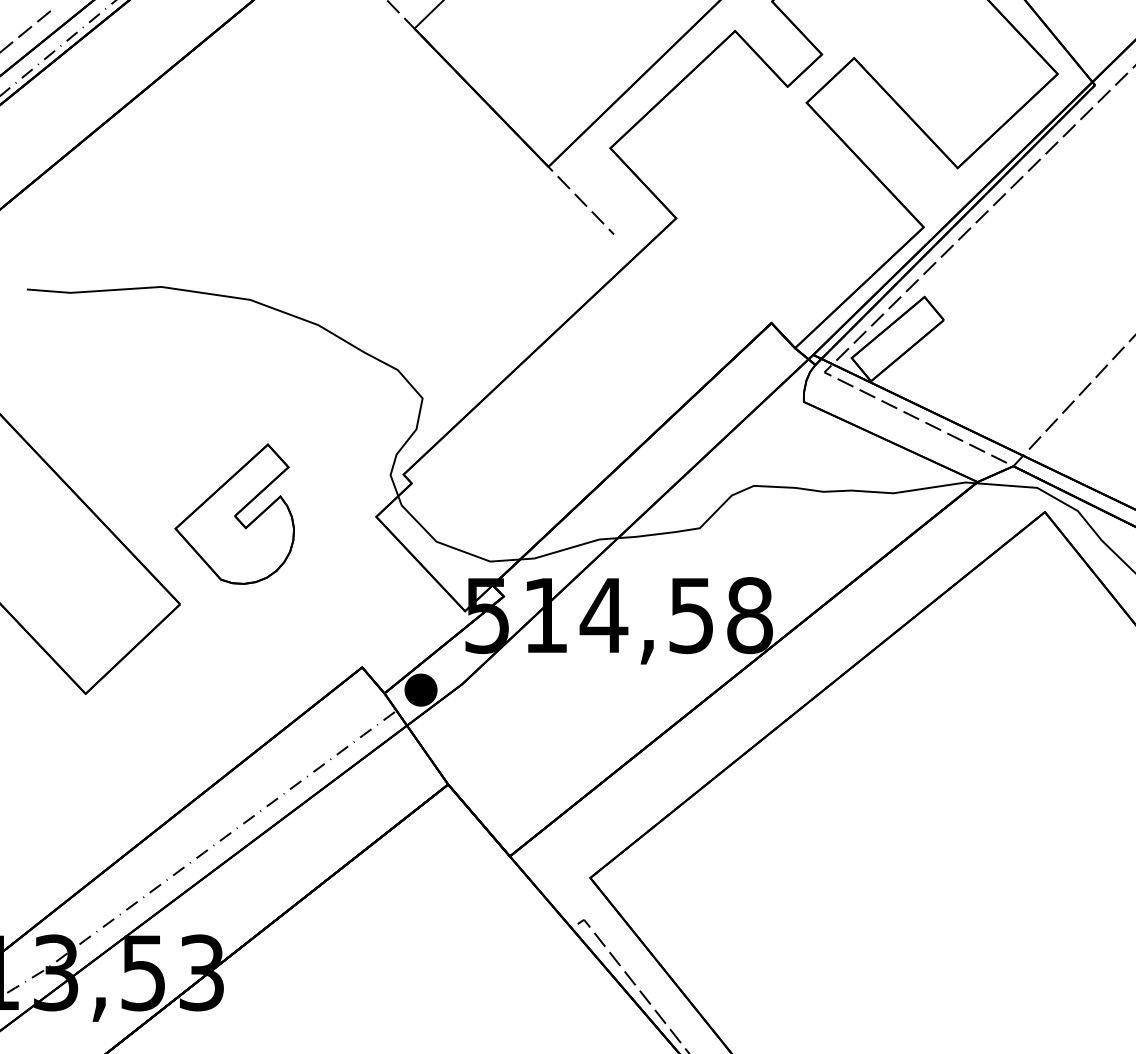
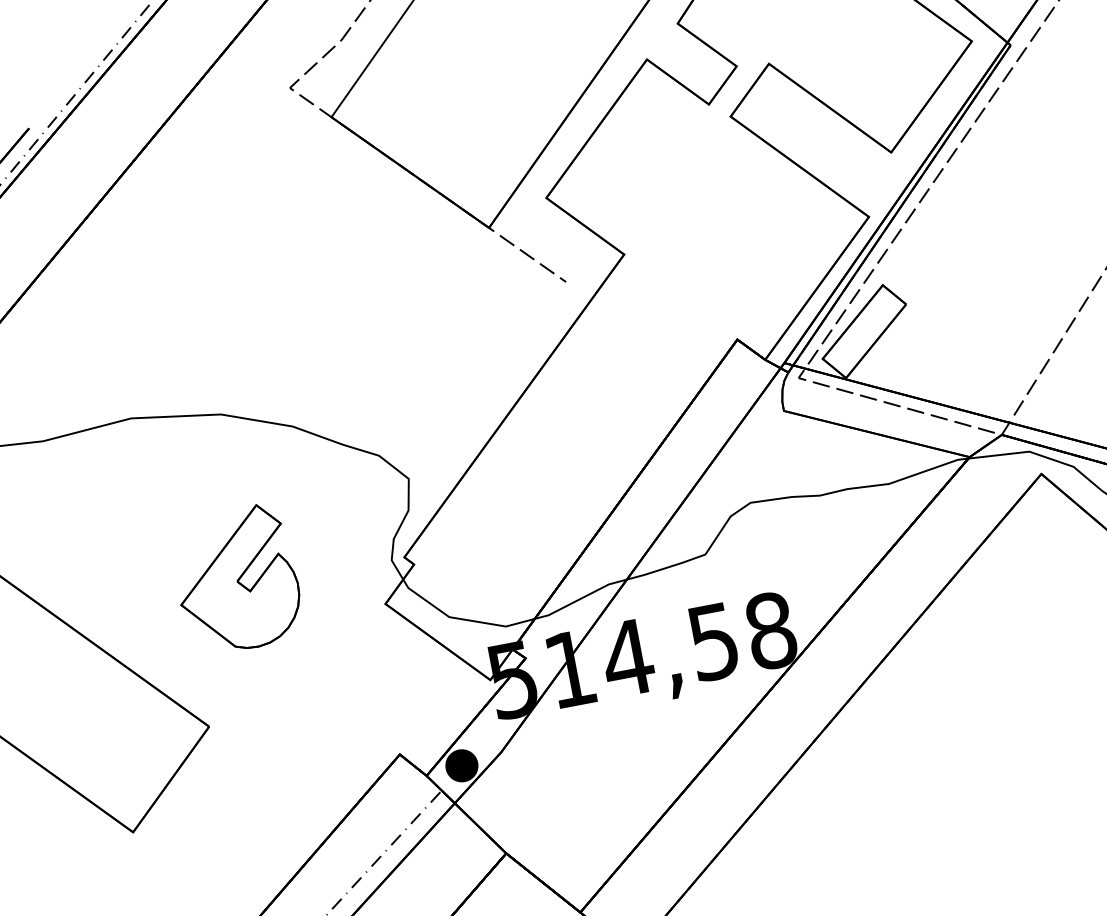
part: (234, 513) -> (236, 579), moved

